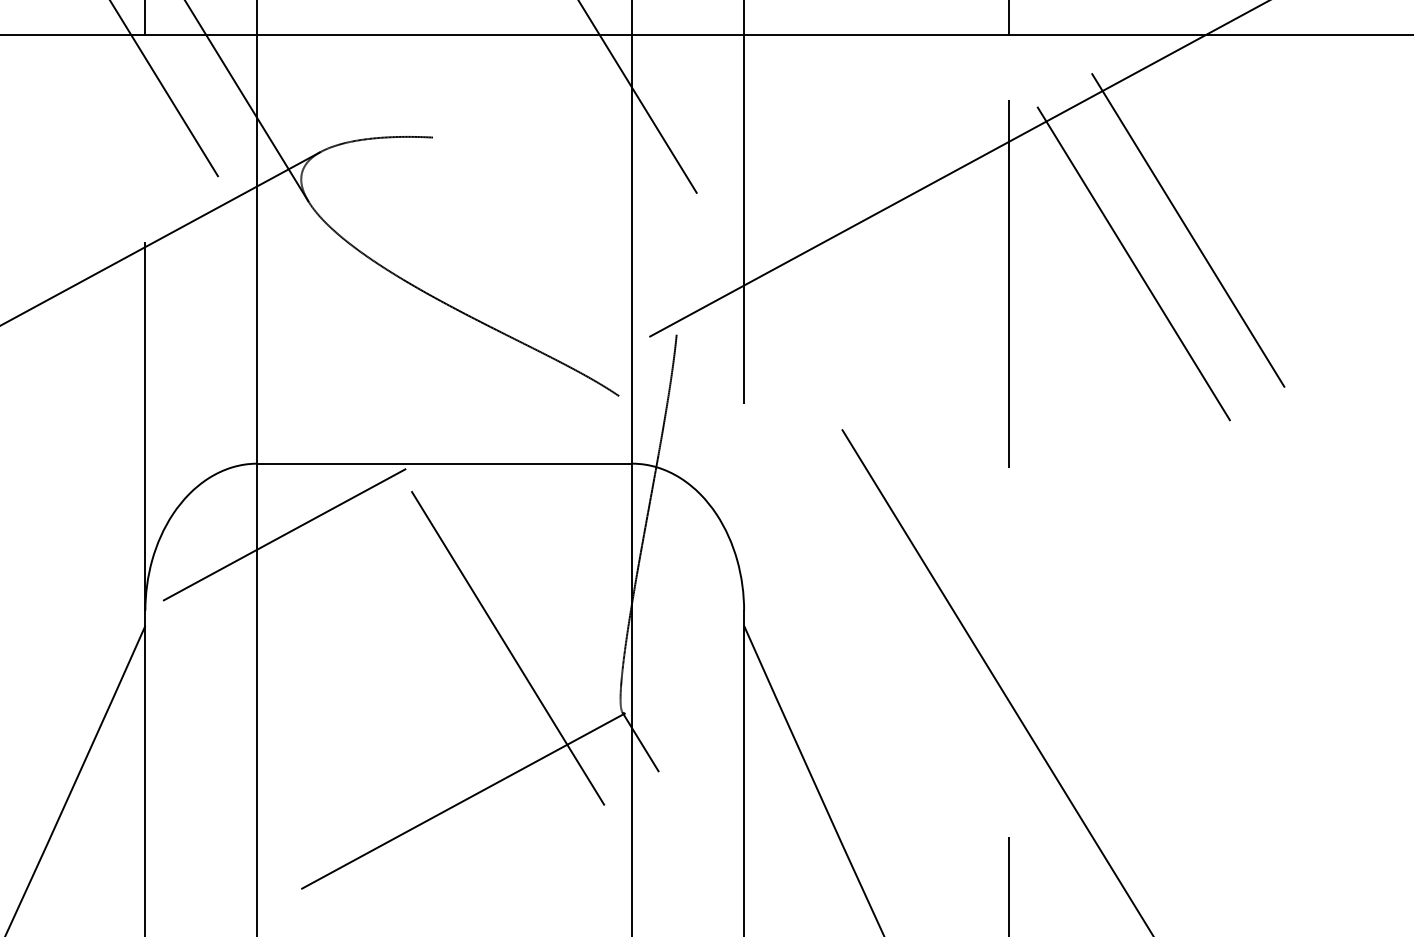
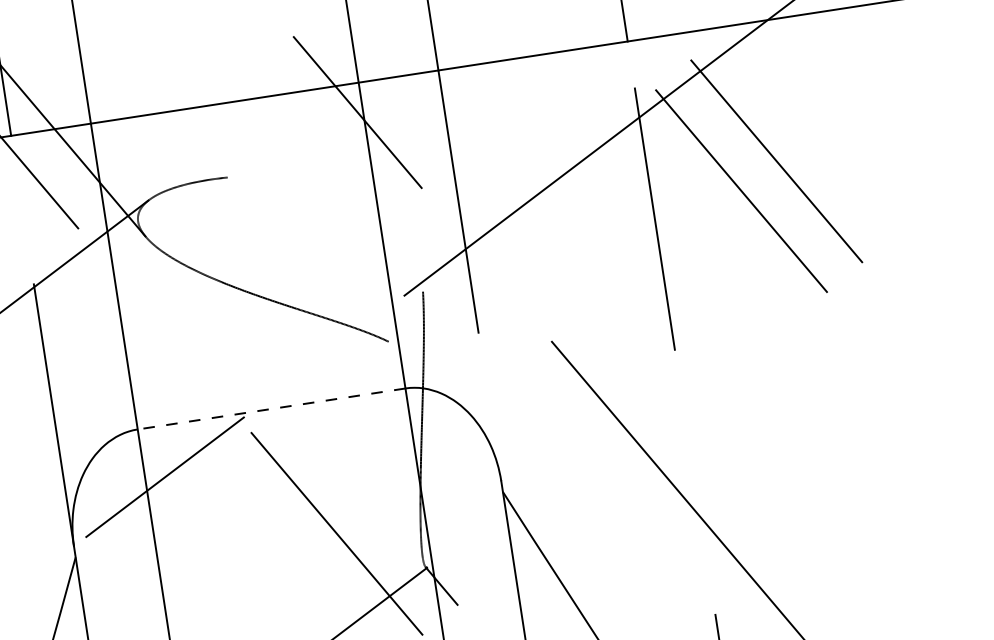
line: (444, 463) -> (271, 408), solid -> dashed

